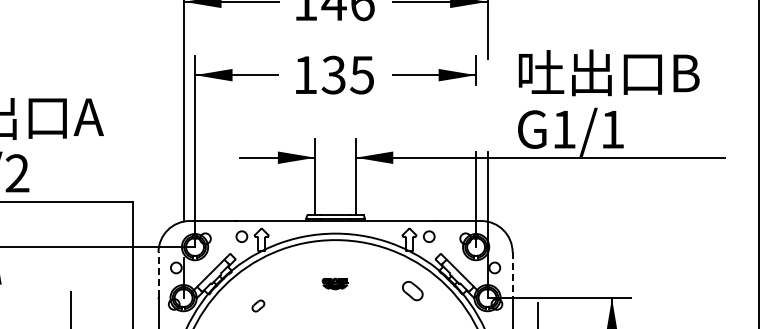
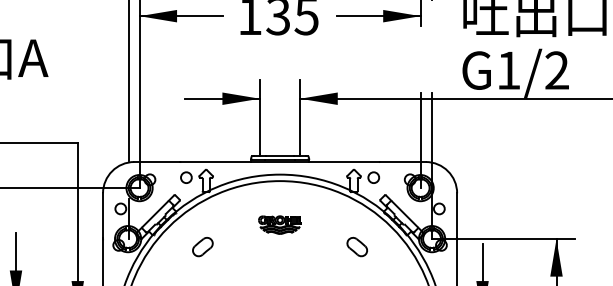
text: (612, 129) -> (557, 70), G1/1 -> G1/2
line: (158, 274) -> (103, 215), dashed -> solid
line: (512, 274) -> (457, 215), dashed -> solid
part: (334, 283) -> (279, 224), size x1.67
part: (412, 291) -> (357, 247), moved
part: (258, 305) -> (203, 246), size x1.67

